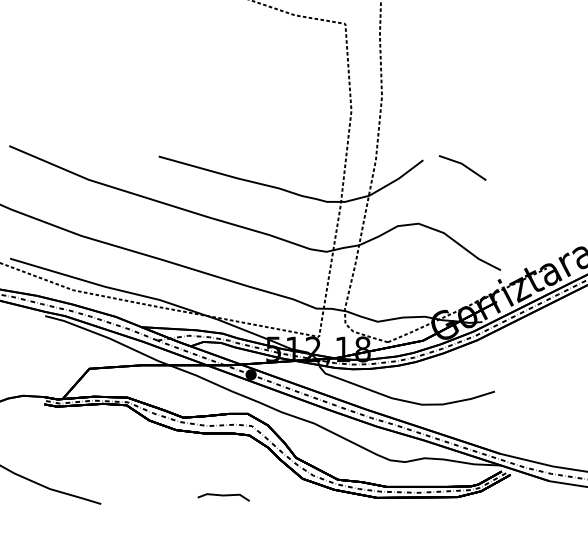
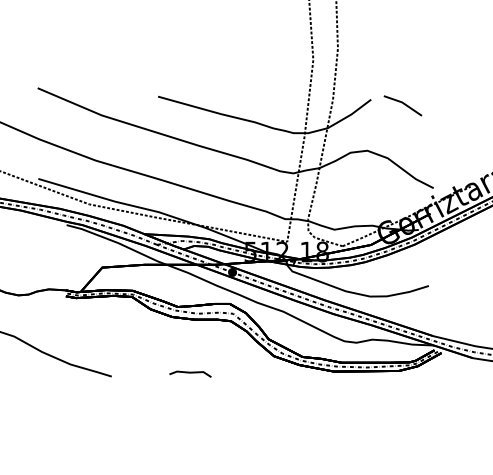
line: (223, 496) -> (190, 373), moved

